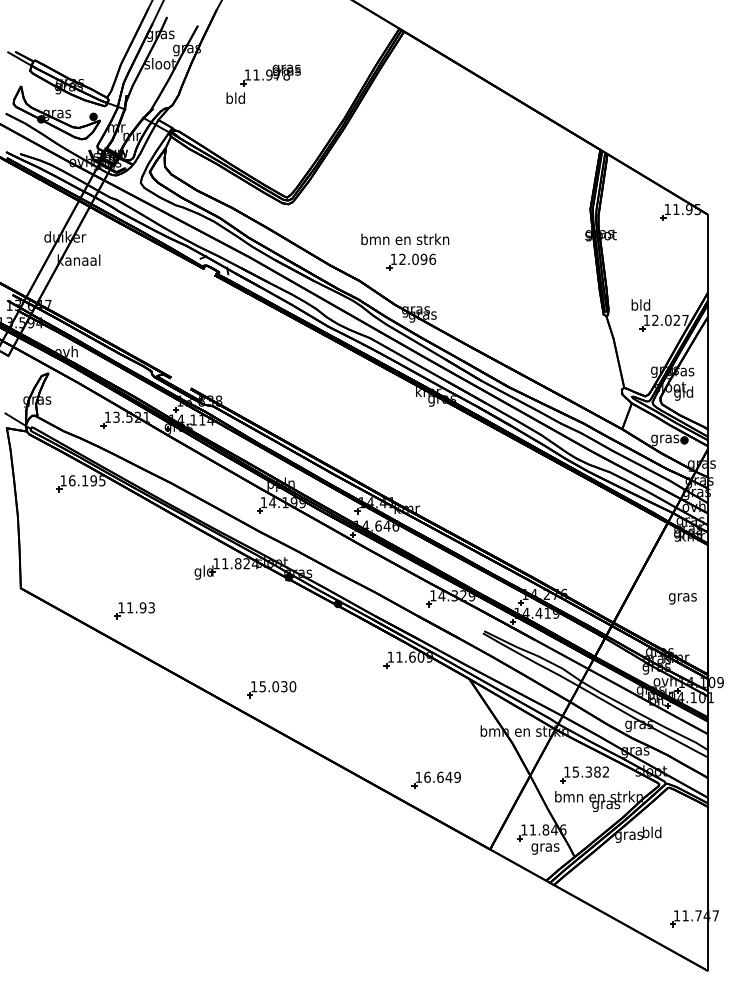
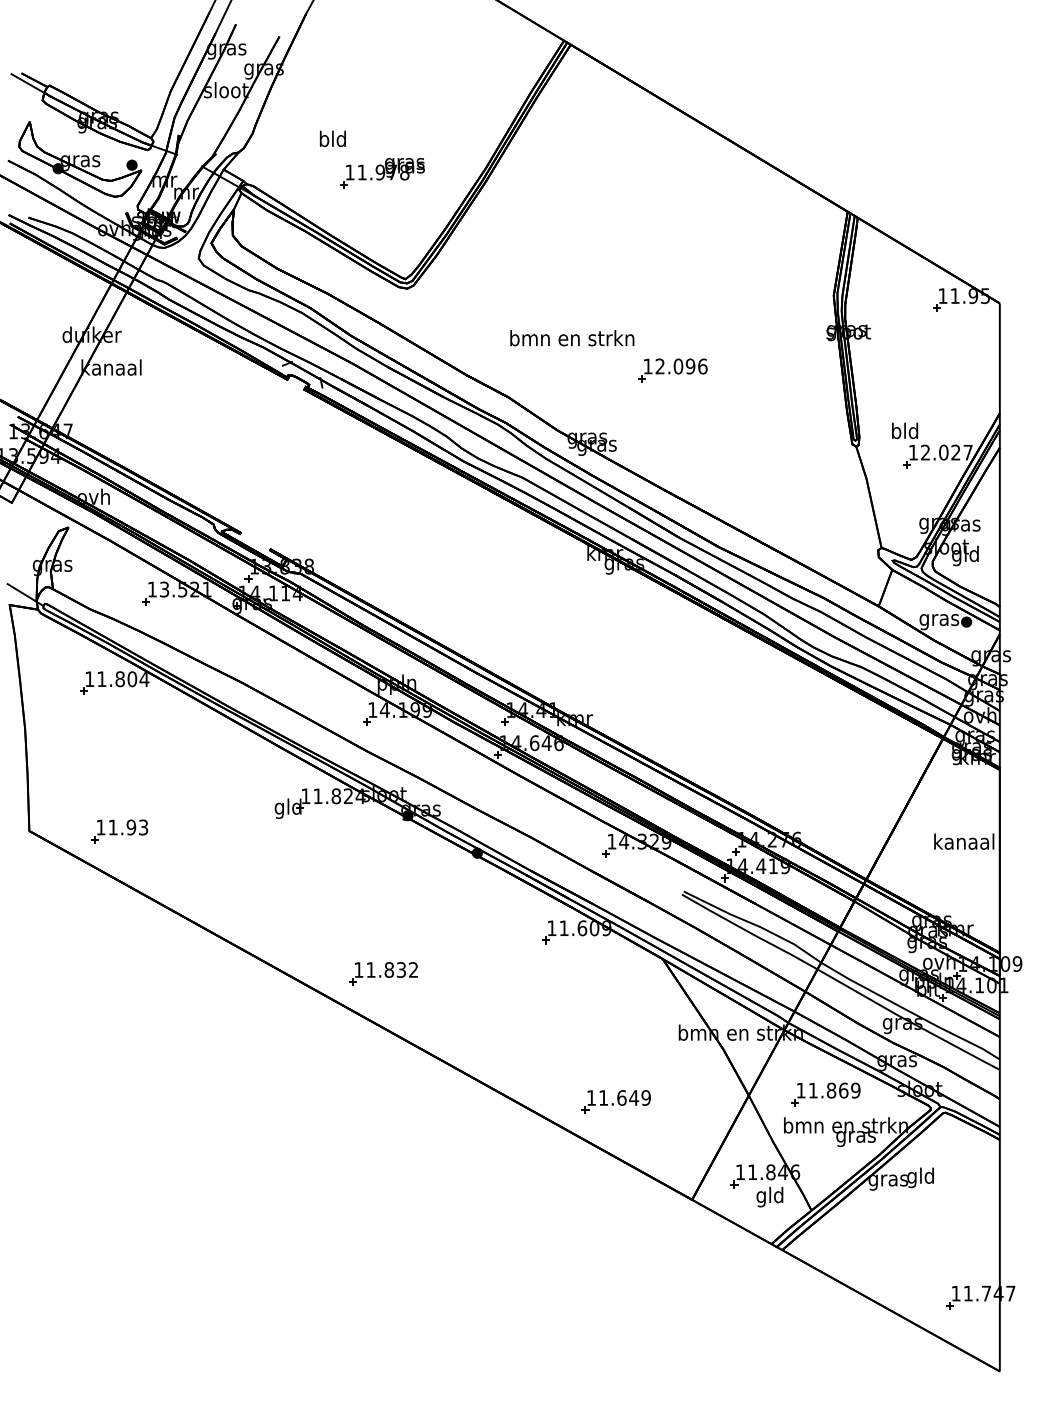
part: (270, 75) -> (381, 173), moved
part: (411, 261) -> (672, 369), moved
text: (87, 480) -> (123, 678), 16.195 -> 11.804
text: (682, 597) -> (963, 843), gras -> kanaal
part: (134, 610) -> (119, 831), moved
text: (277, 686) -> (391, 969), 15.030 -> 11.832
text: (590, 771) -> (833, 1089), 15.382 -> 11.869
text: (427, 776) -> (603, 1096), 16.649 -> 11.649
text: (645, 833) -> (911, 1177), bld -> gld
text: (545, 847) -> (770, 1197), gras -> gld

